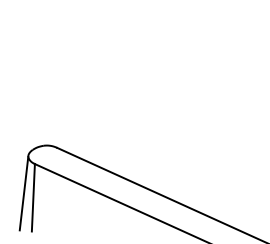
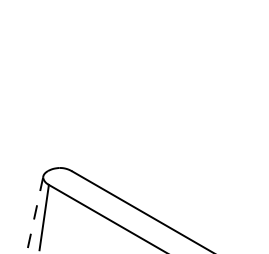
line: (24, 193) -> (35, 212), solid -> dashed

